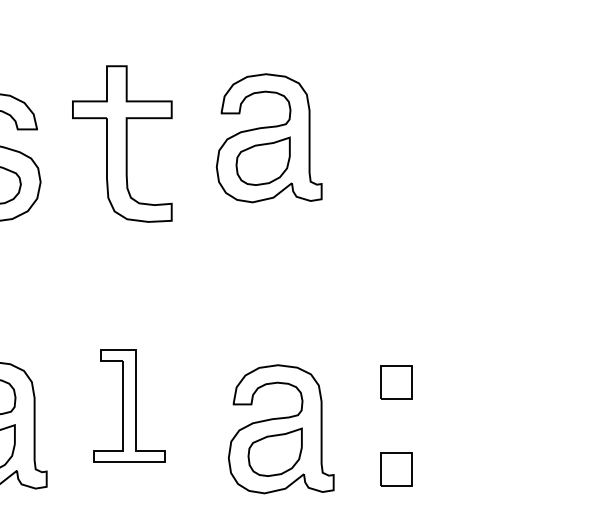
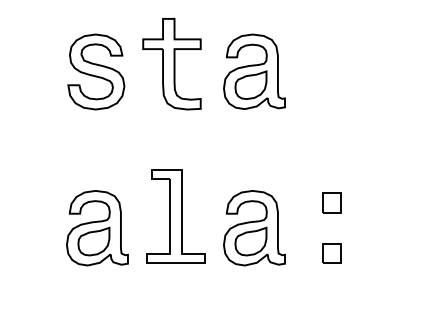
part: (269, 137) -> (254, 71), moved
part: (128, 405) -> (175, 216), size x1.43
part: (281, 429) -> (254, 228), moved

